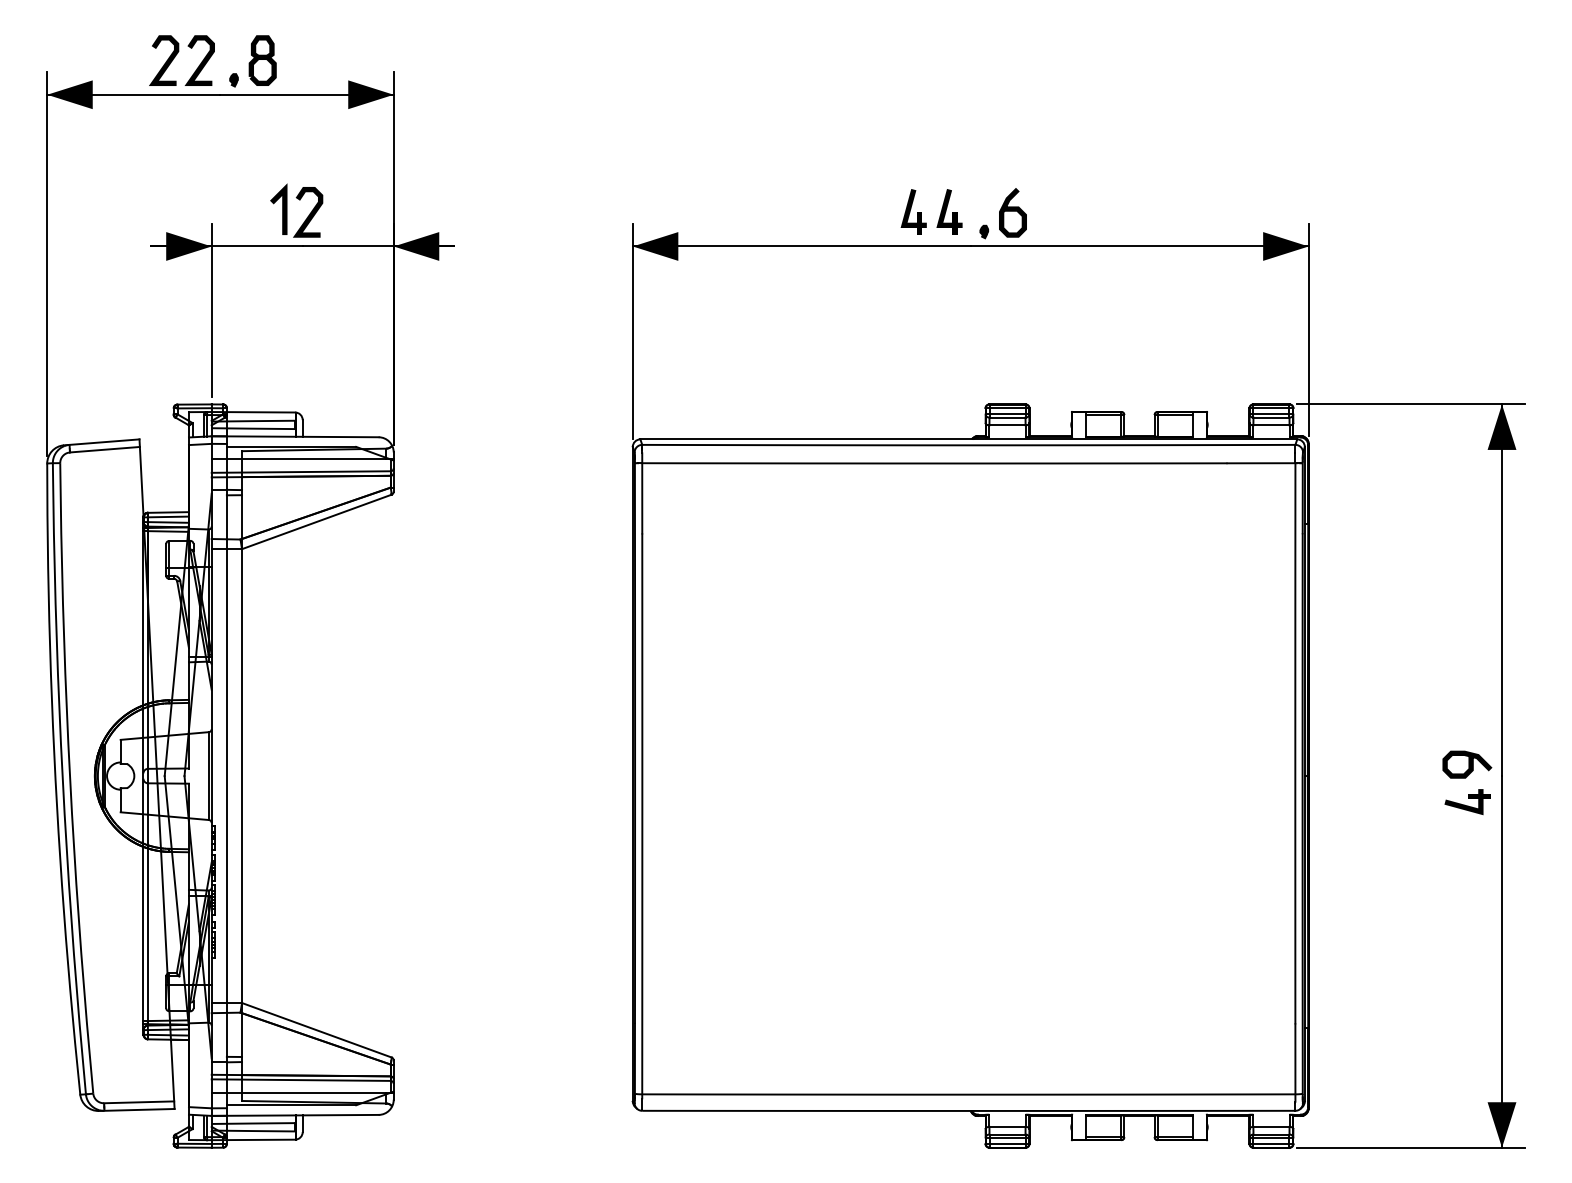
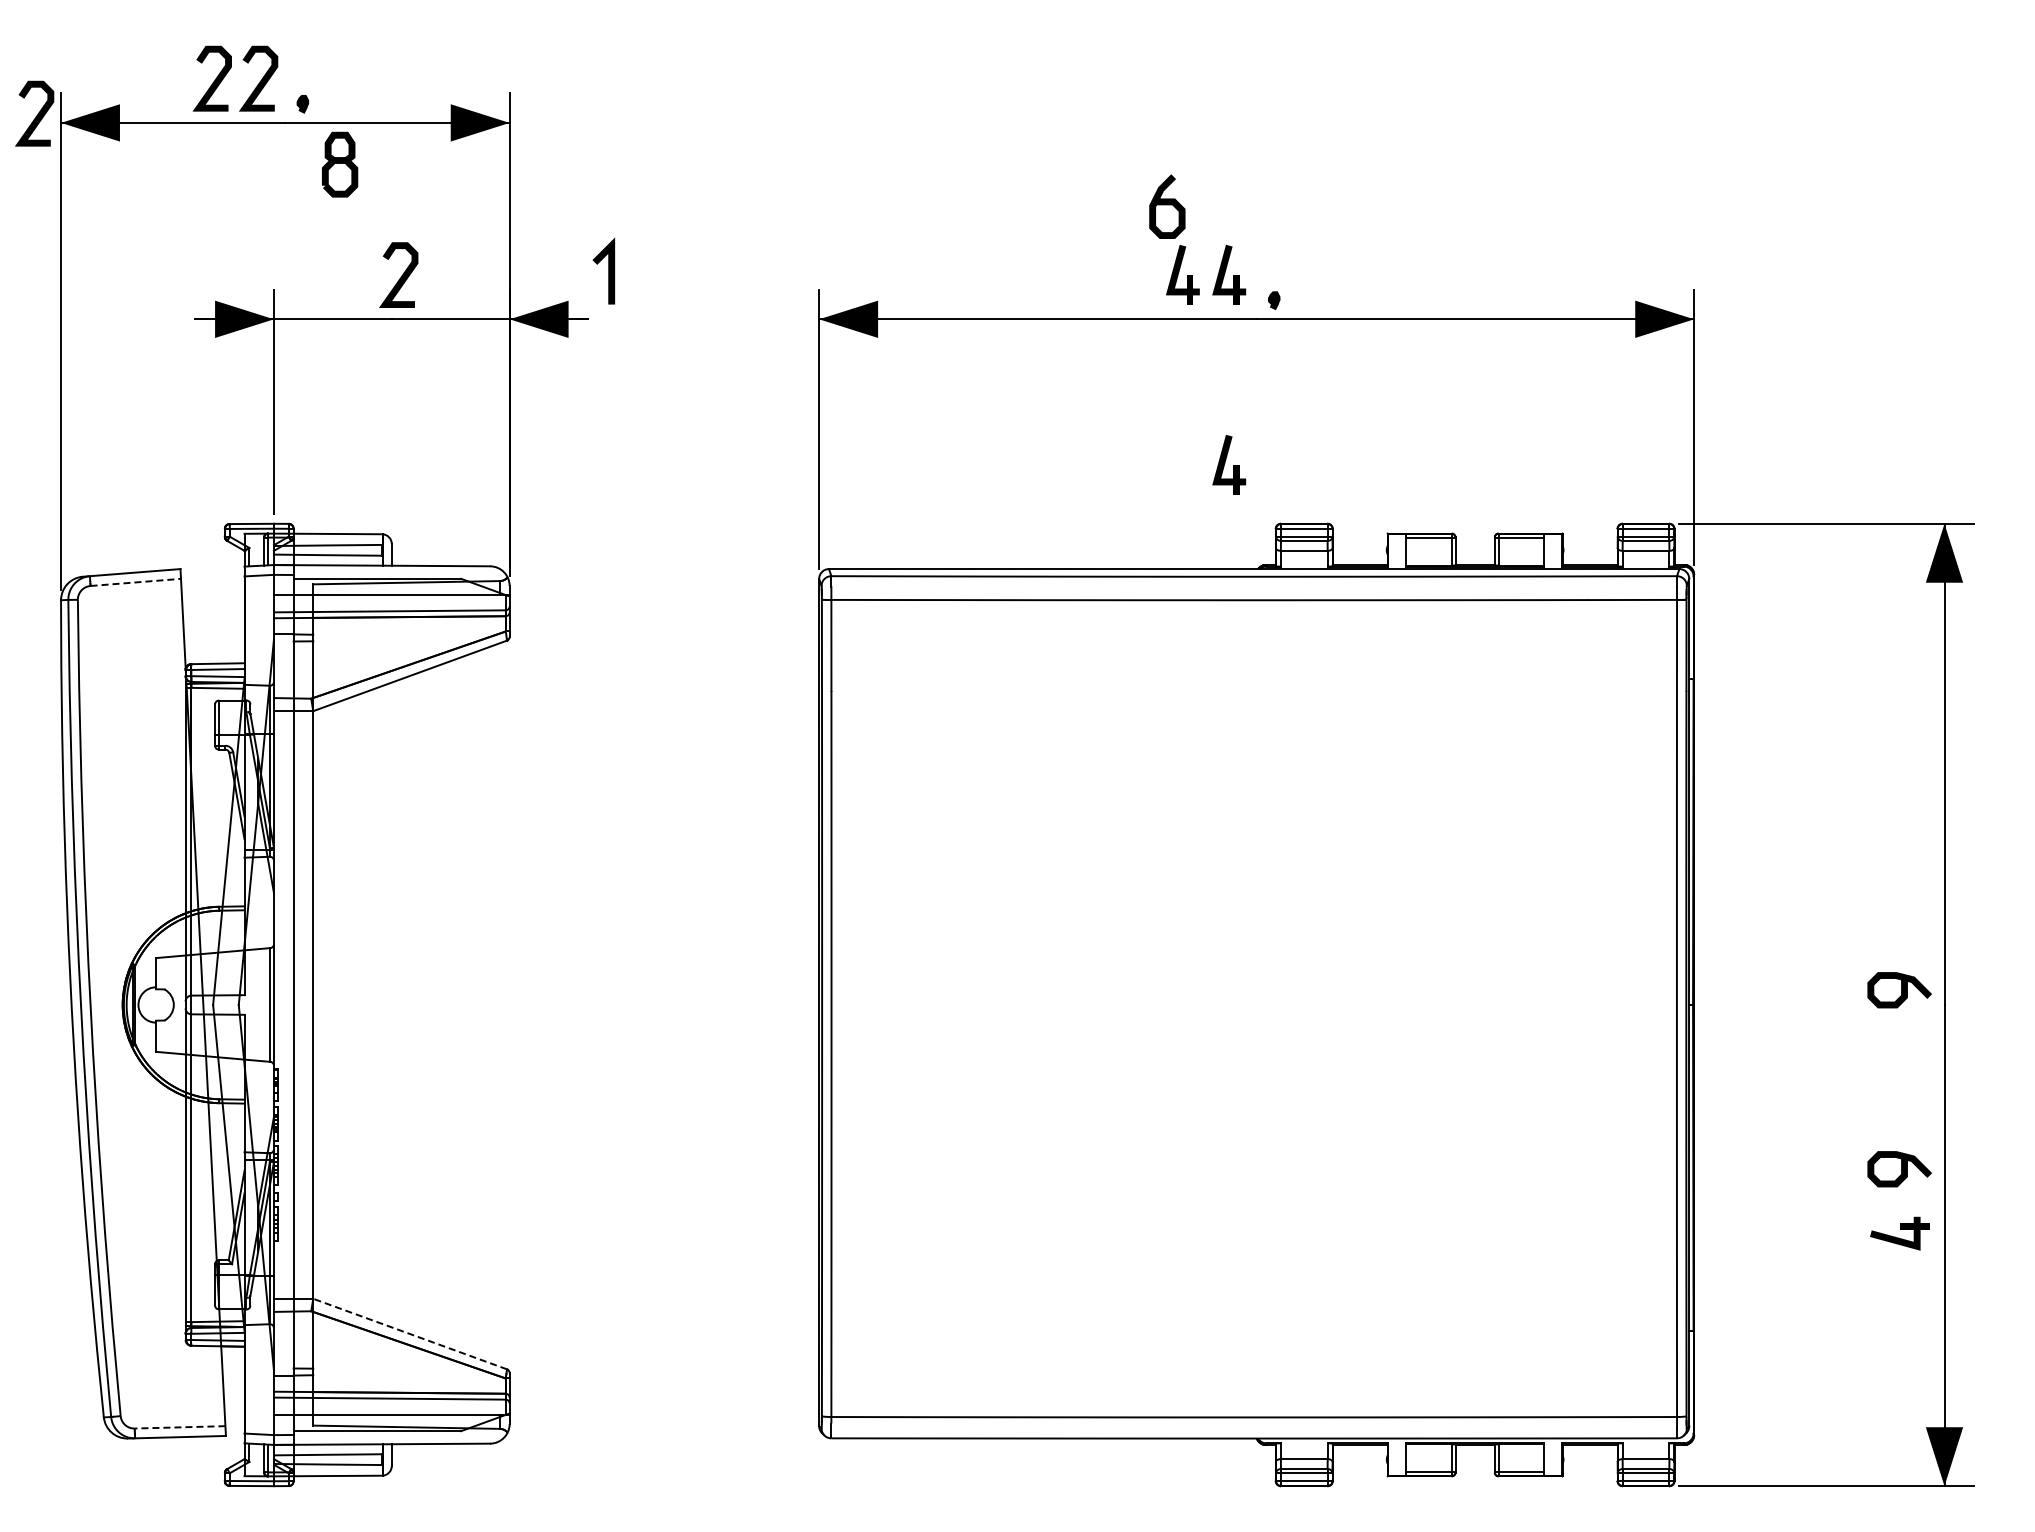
part: (263, 60) -> (340, 164), moved
curve: (28, 89) -> (36, 115), added
line: (282, 208) -> (608, 270), moved
curve: (1013, 211) -> (1167, 205), moved
part: (949, 358) -> (1229, 464), added
line: (105, 449) -> (136, 582), solid -> dashed
part: (1467, 801) -> (1899, 1233), moved
curve: (1468, 903) -> (1901, 1169), added
line: (316, 1029) -> (409, 1333), solid -> dashed
line: (138, 1102) -> (179, 1427), solid -> dashed

